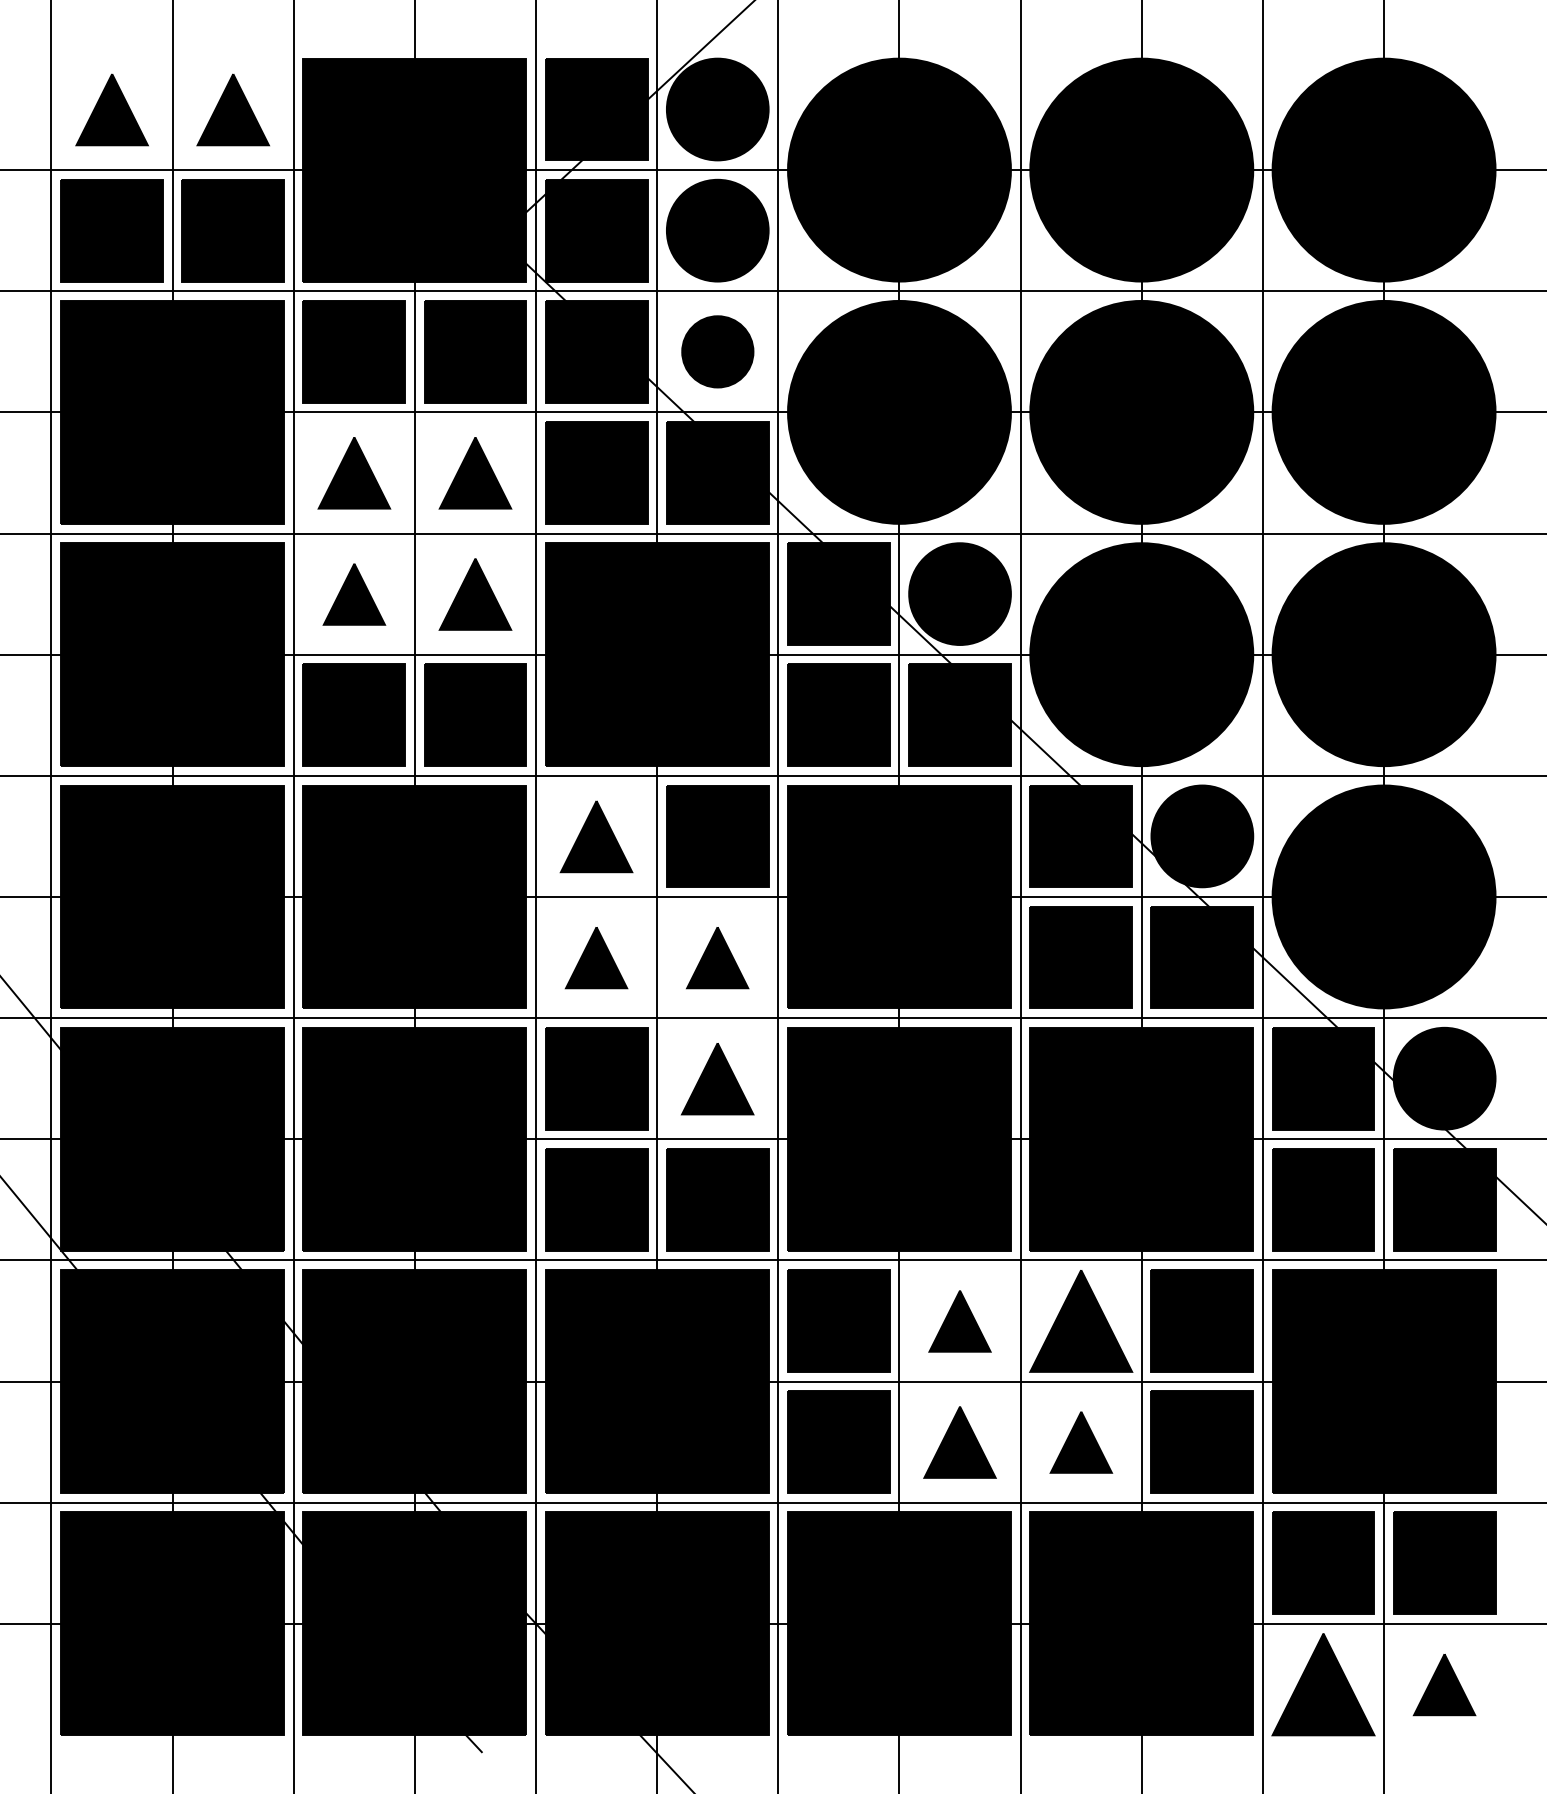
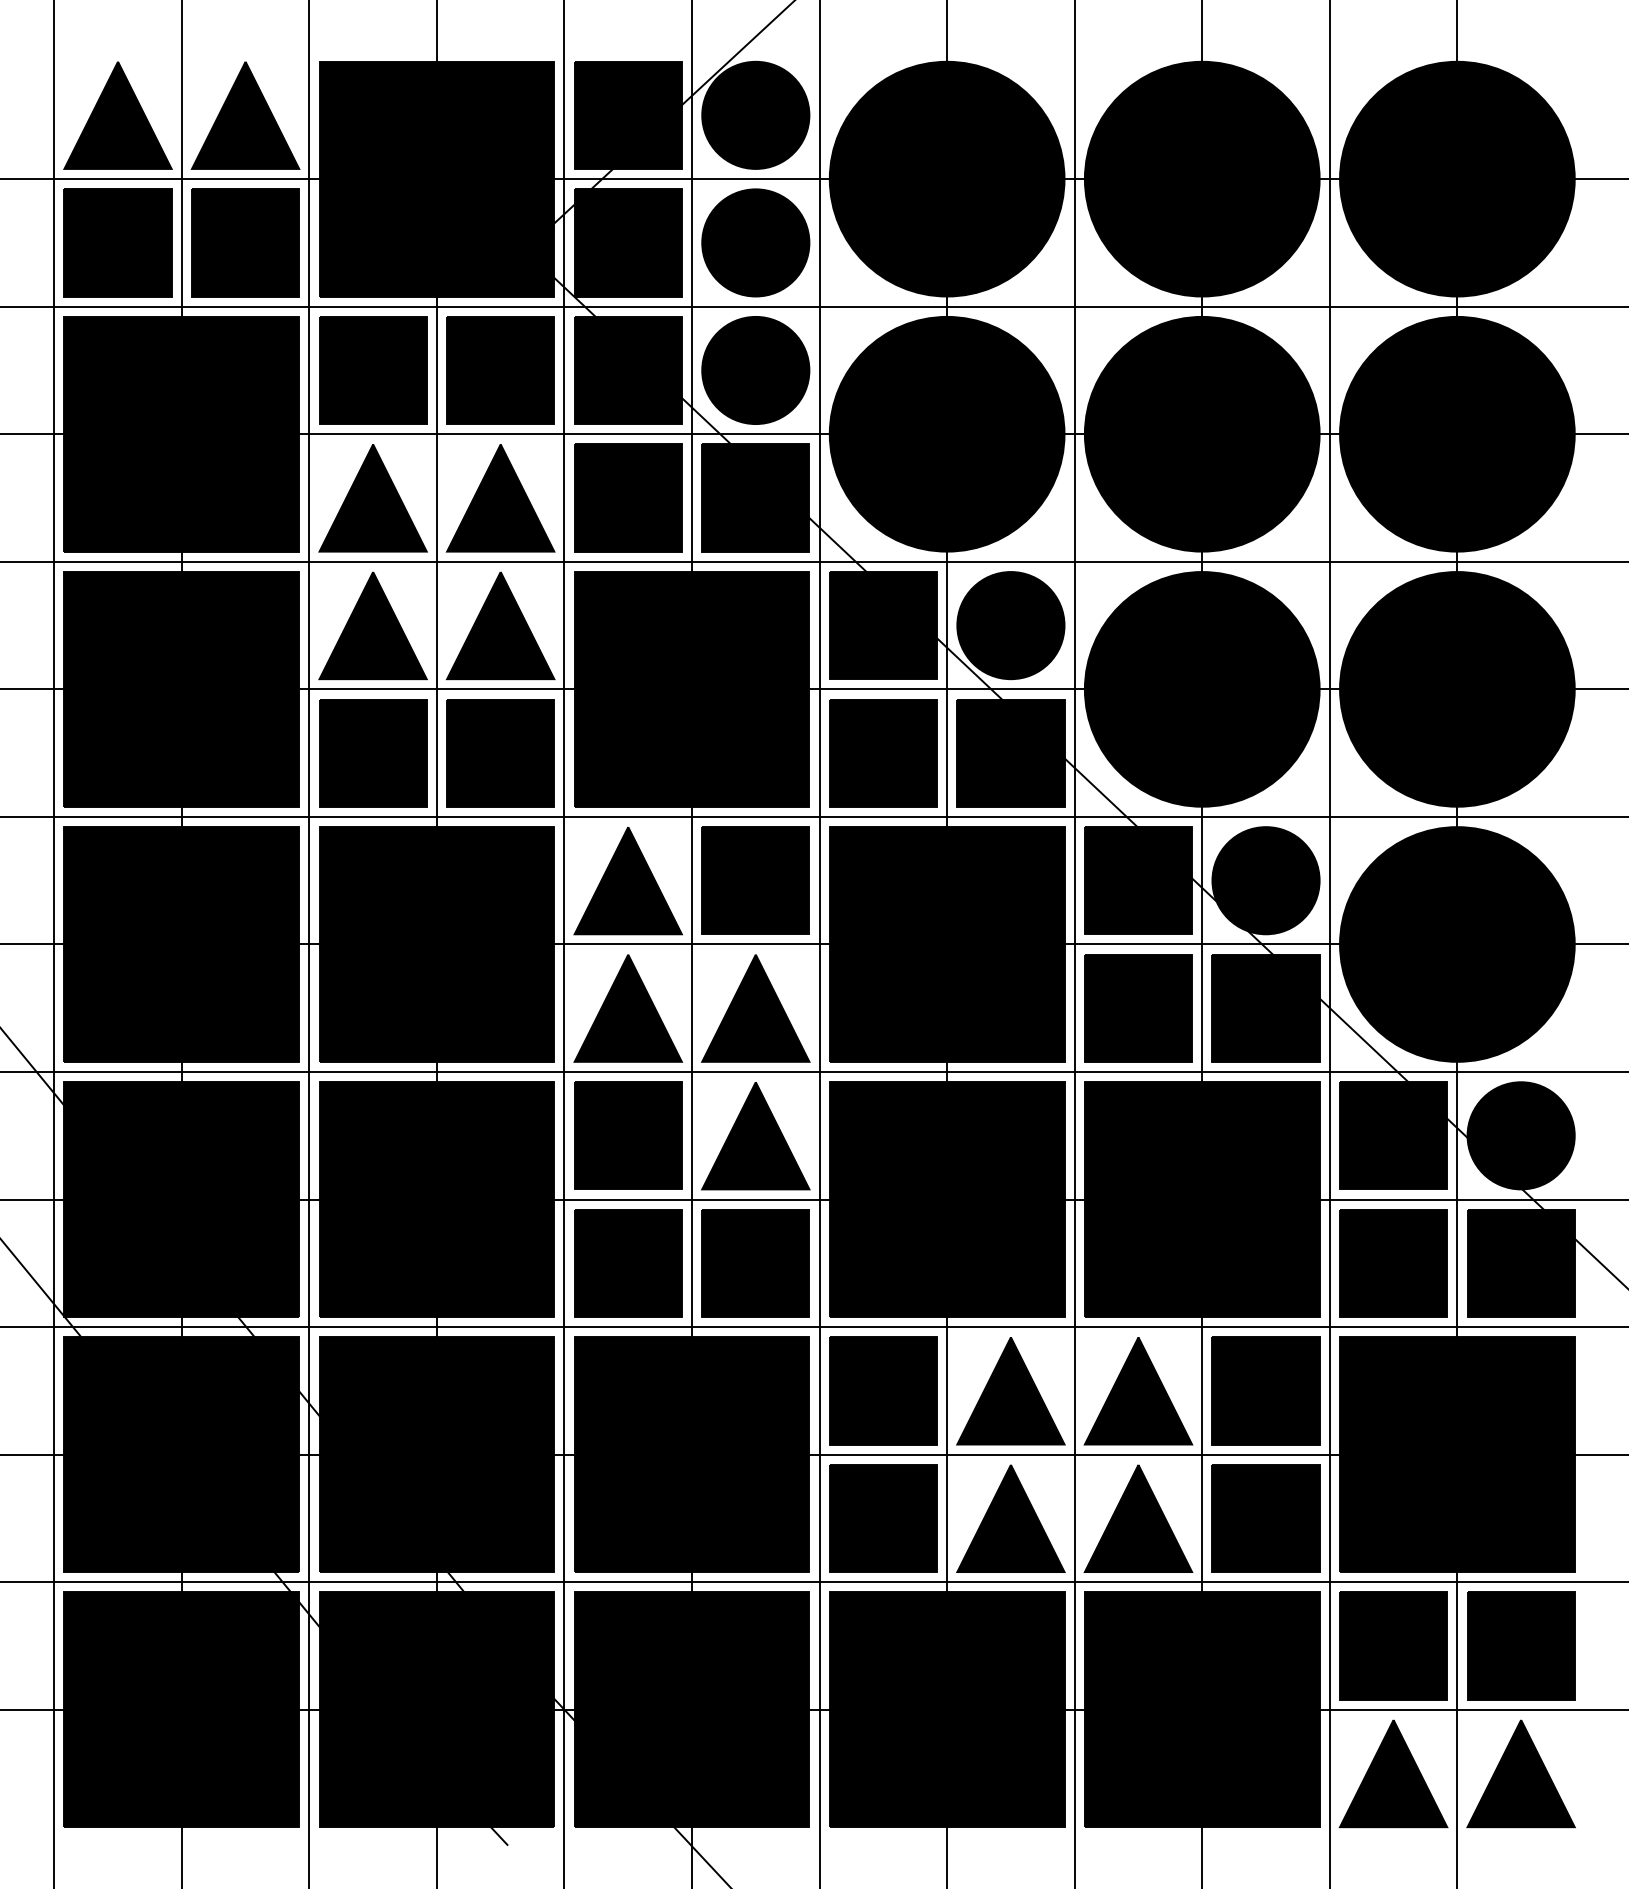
part: (112, 109) -> (118, 115), size x1.43
part: (233, 109) -> (245, 115), size x1.43
part: (717, 351) -> (755, 370), size x1.43
part: (354, 472) -> (373, 497), size x1.43
part: (475, 472) -> (500, 497), size x1.43
part: (354, 594) -> (373, 625), size x1.67
part: (475, 594) -> (500, 625), size x1.43
part: (596, 836) -> (628, 880), size x1.43
part: (596, 957) -> (628, 1008), size x1.67
part: (717, 957) -> (755, 1008), size x1.67
part: (717, 1078) -> (755, 1135), size x1.43
part: (959, 1321) -> (1010, 1391), size x1.67
part: (959, 1442) -> (1010, 1518), size x1.43
part: (1081, 1442) -> (1138, 1518), size x1.67
part: (1444, 1684) -> (1520, 1773), size x1.67

